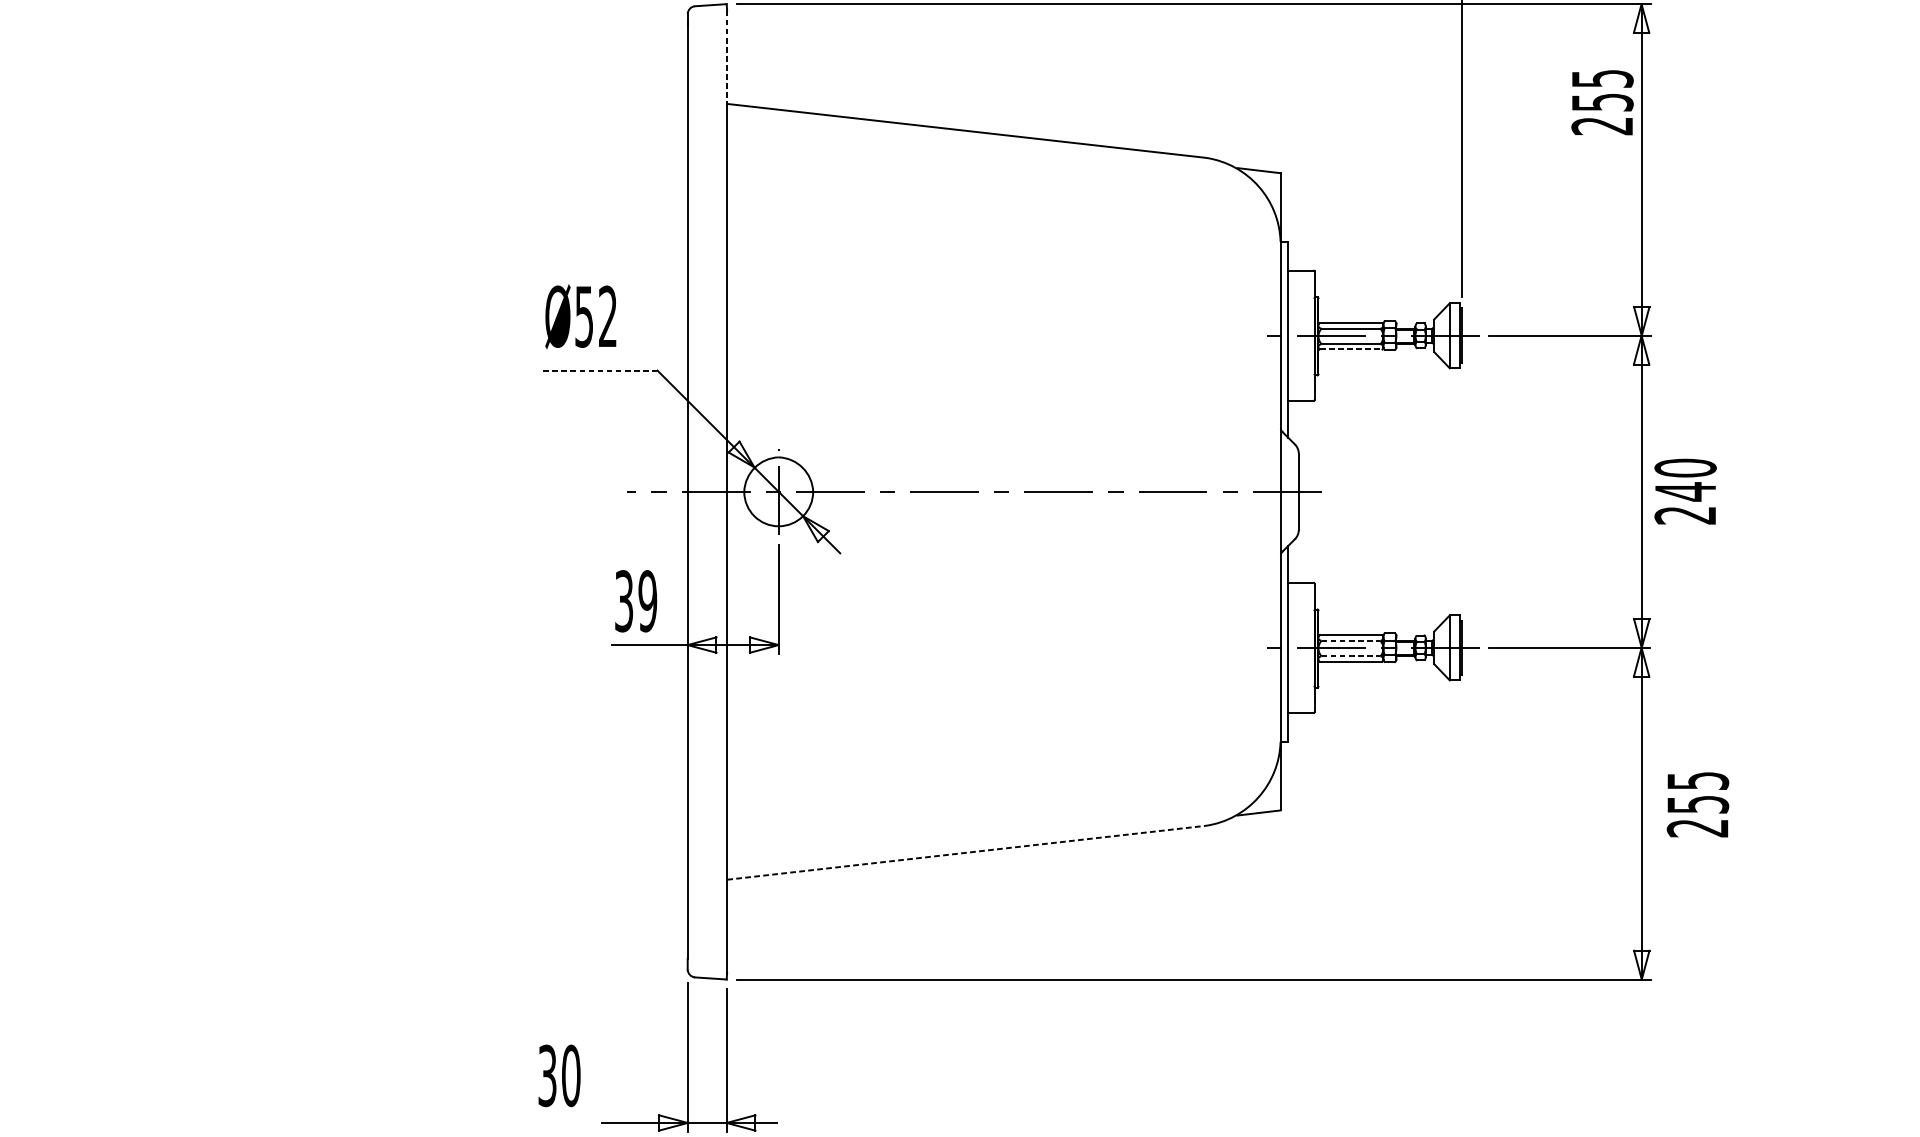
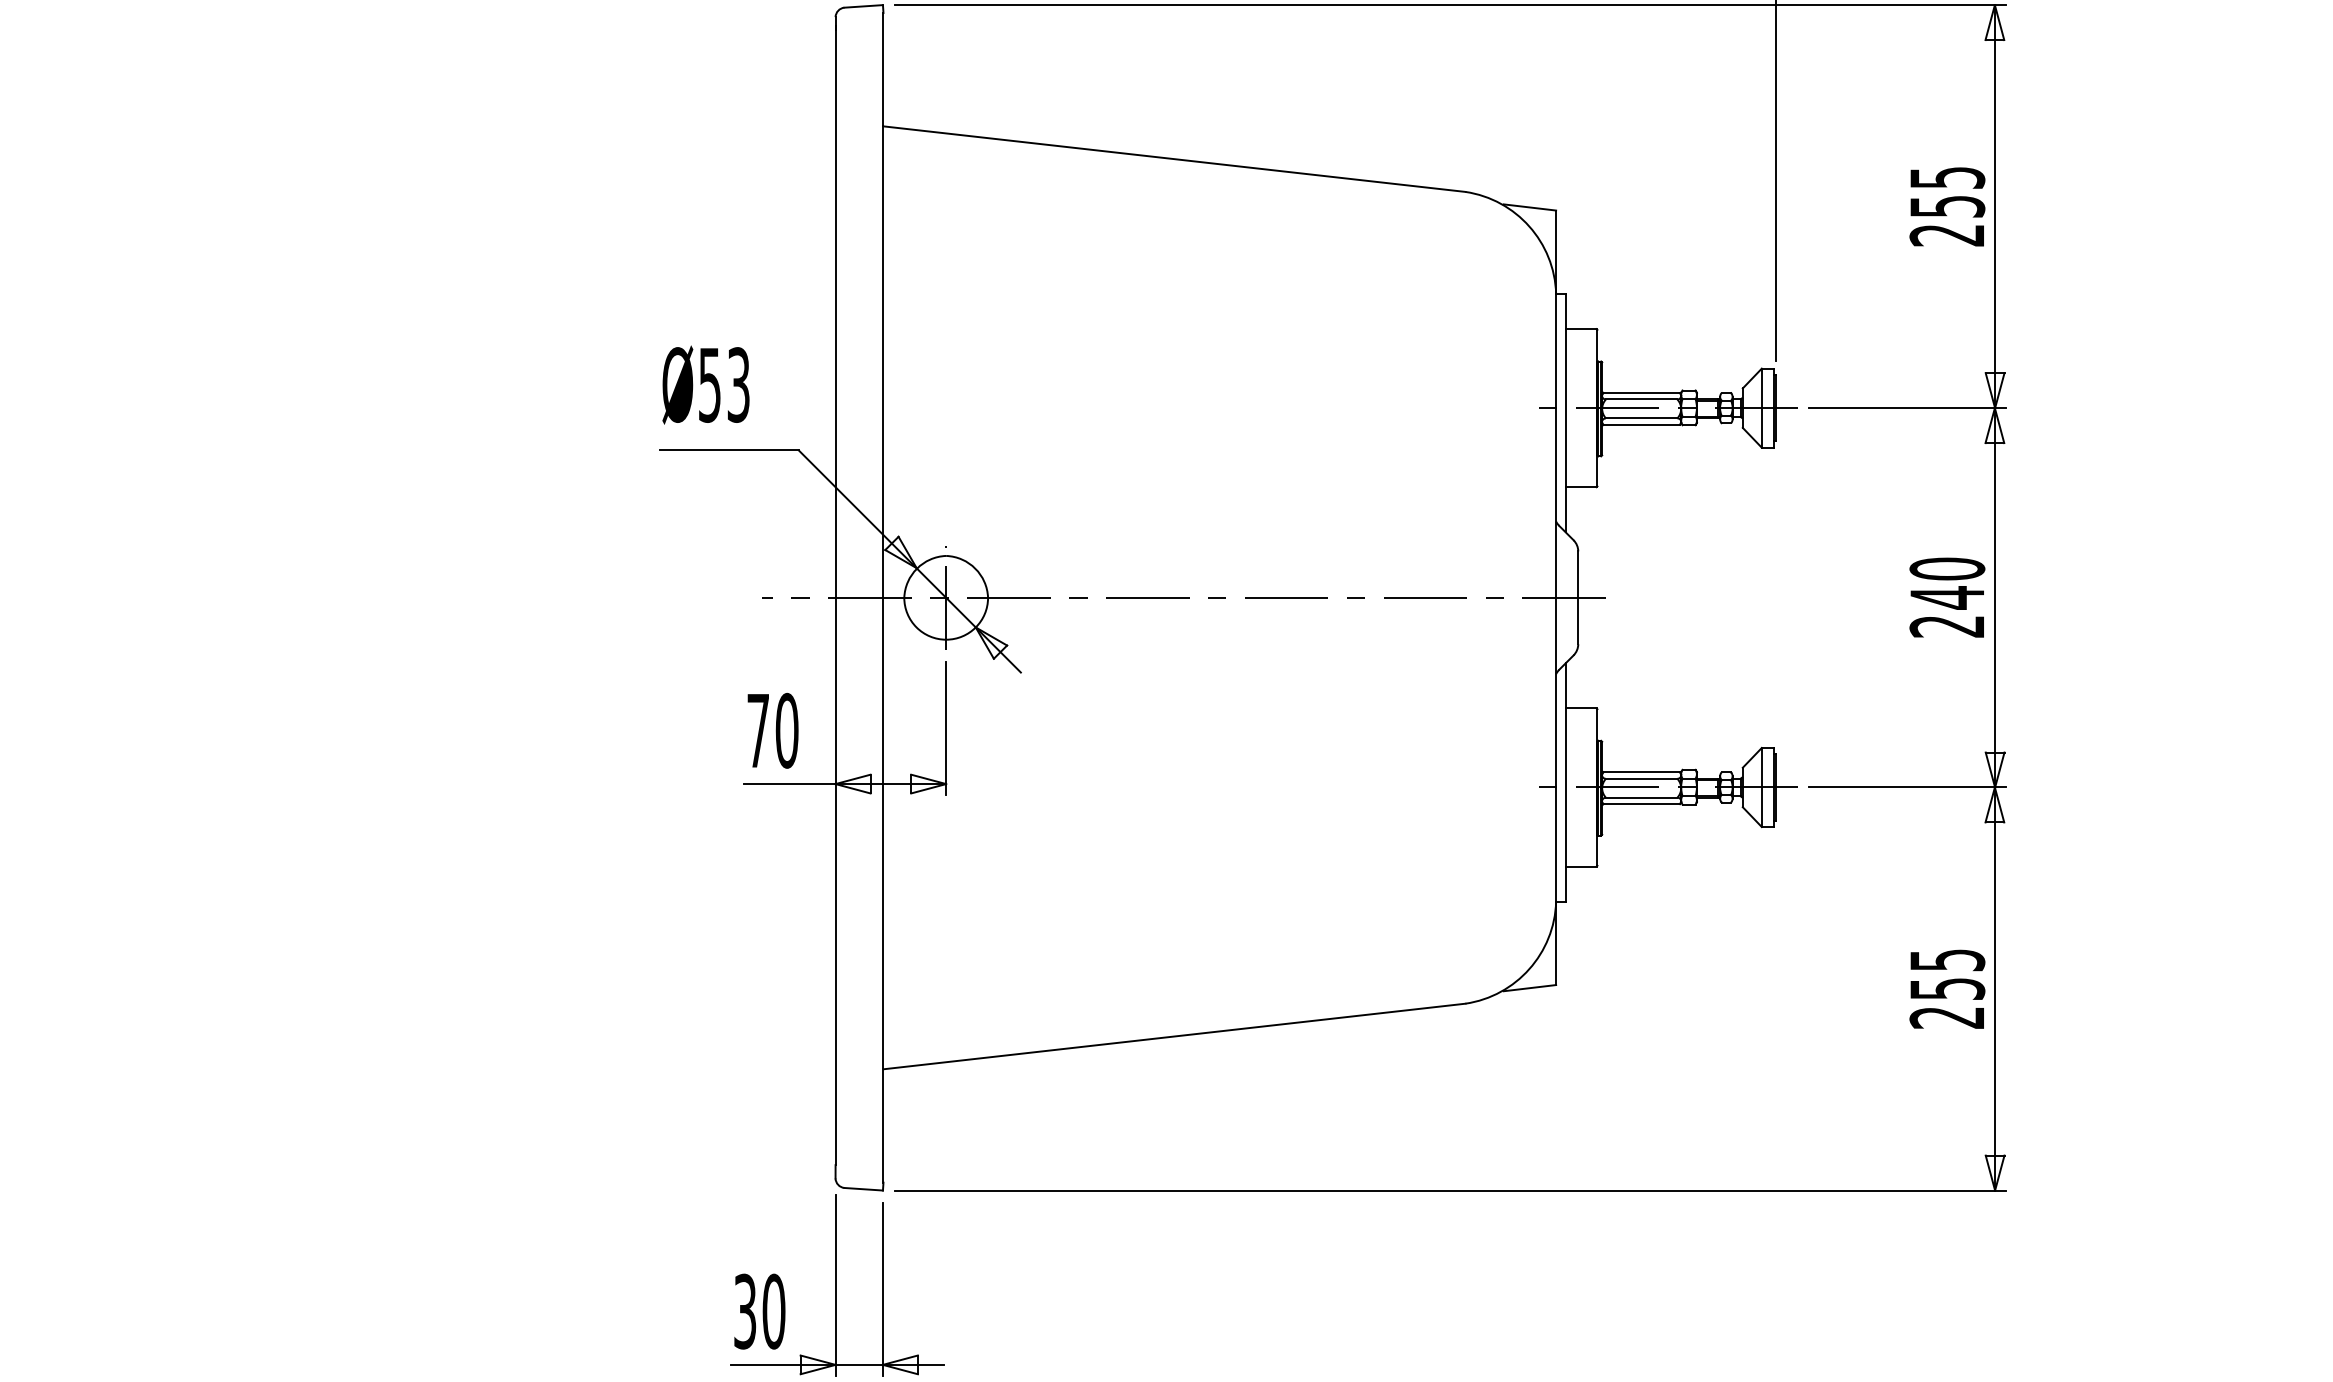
line: (727, 57) -> (883, 69), dashed -> solid
text: (1602, 102) -> (1947, 206), moved
text: (607, 316) -> (738, 384), Ø52 -> Ø53
line: (1351, 349) -> (1642, 424), dashed -> solid
line: (600, 370) -> (729, 450), dashed -> solid
text: (1685, 491) -> (1947, 597), moved
text: (635, 601) -> (772, 730), 39 -> 70
line: (1350, 640) -> (1641, 778), dashed -> solid
line: (1350, 656) -> (1641, 797), dashed -> solid
text: (1698, 804) -> (1947, 988), moved
line: (966, 852) -> (1174, 1036), dashed -> solid
text: (559, 1075) -> (759, 1311), moved

